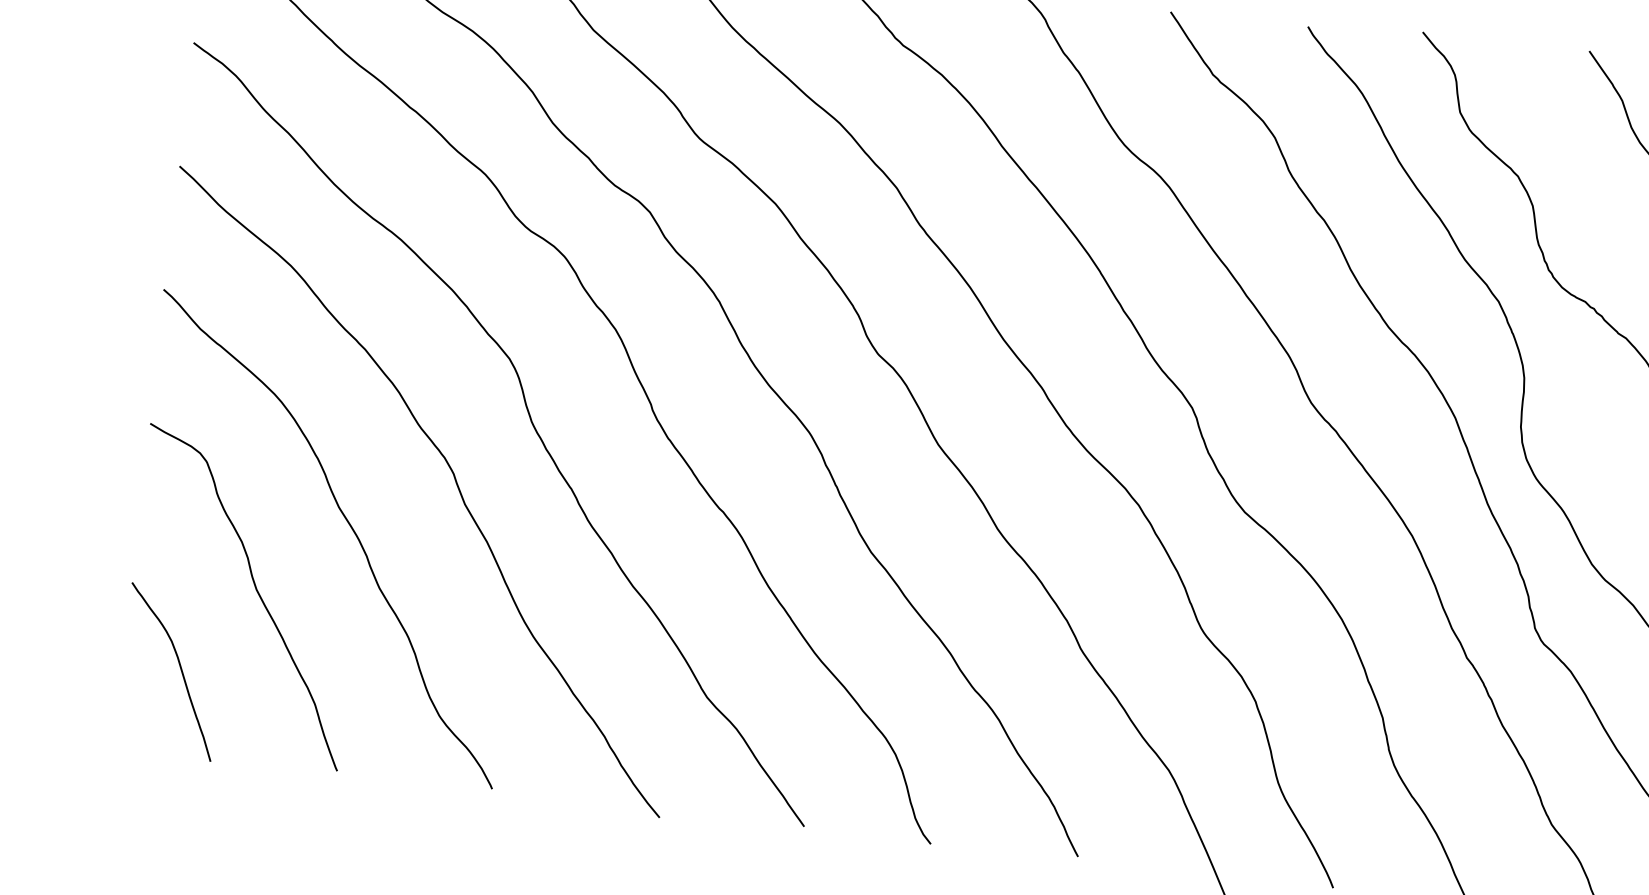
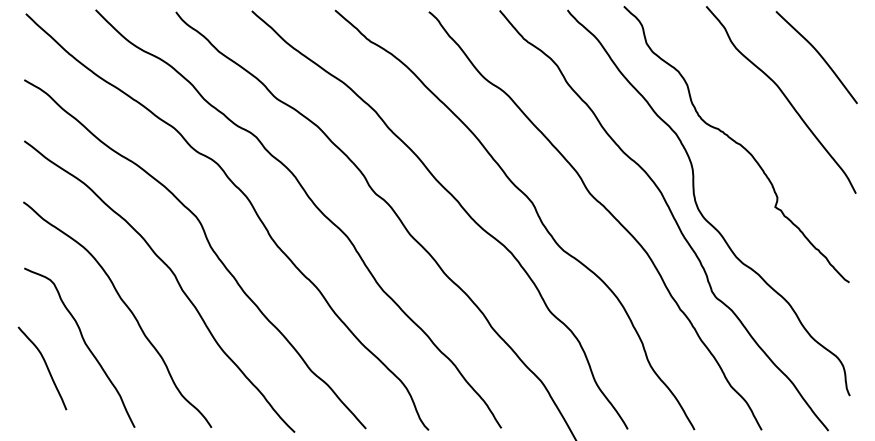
curve: (179, 670) -> (46, 367), moved

